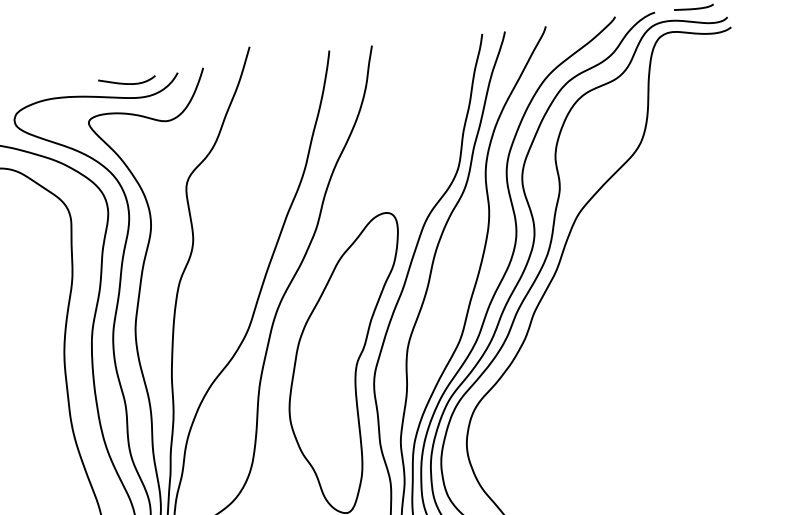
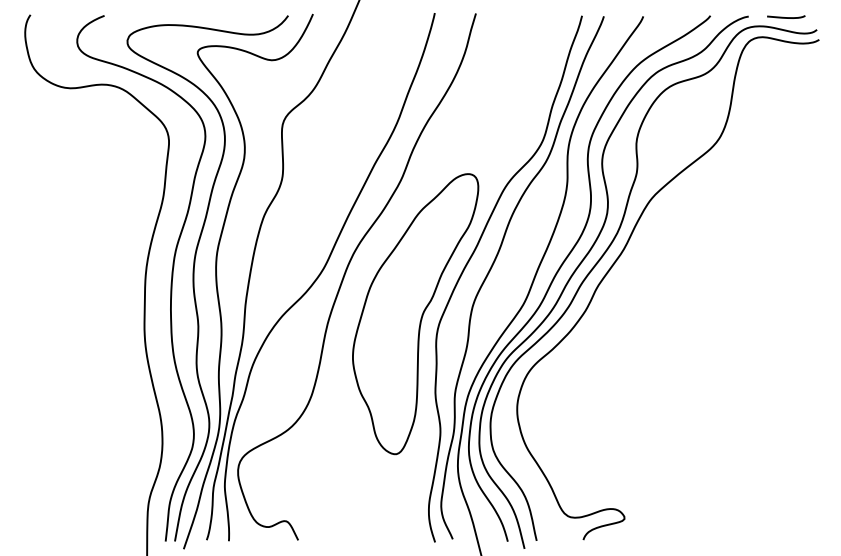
curve: (124, 82) -> (236, 18), removed

